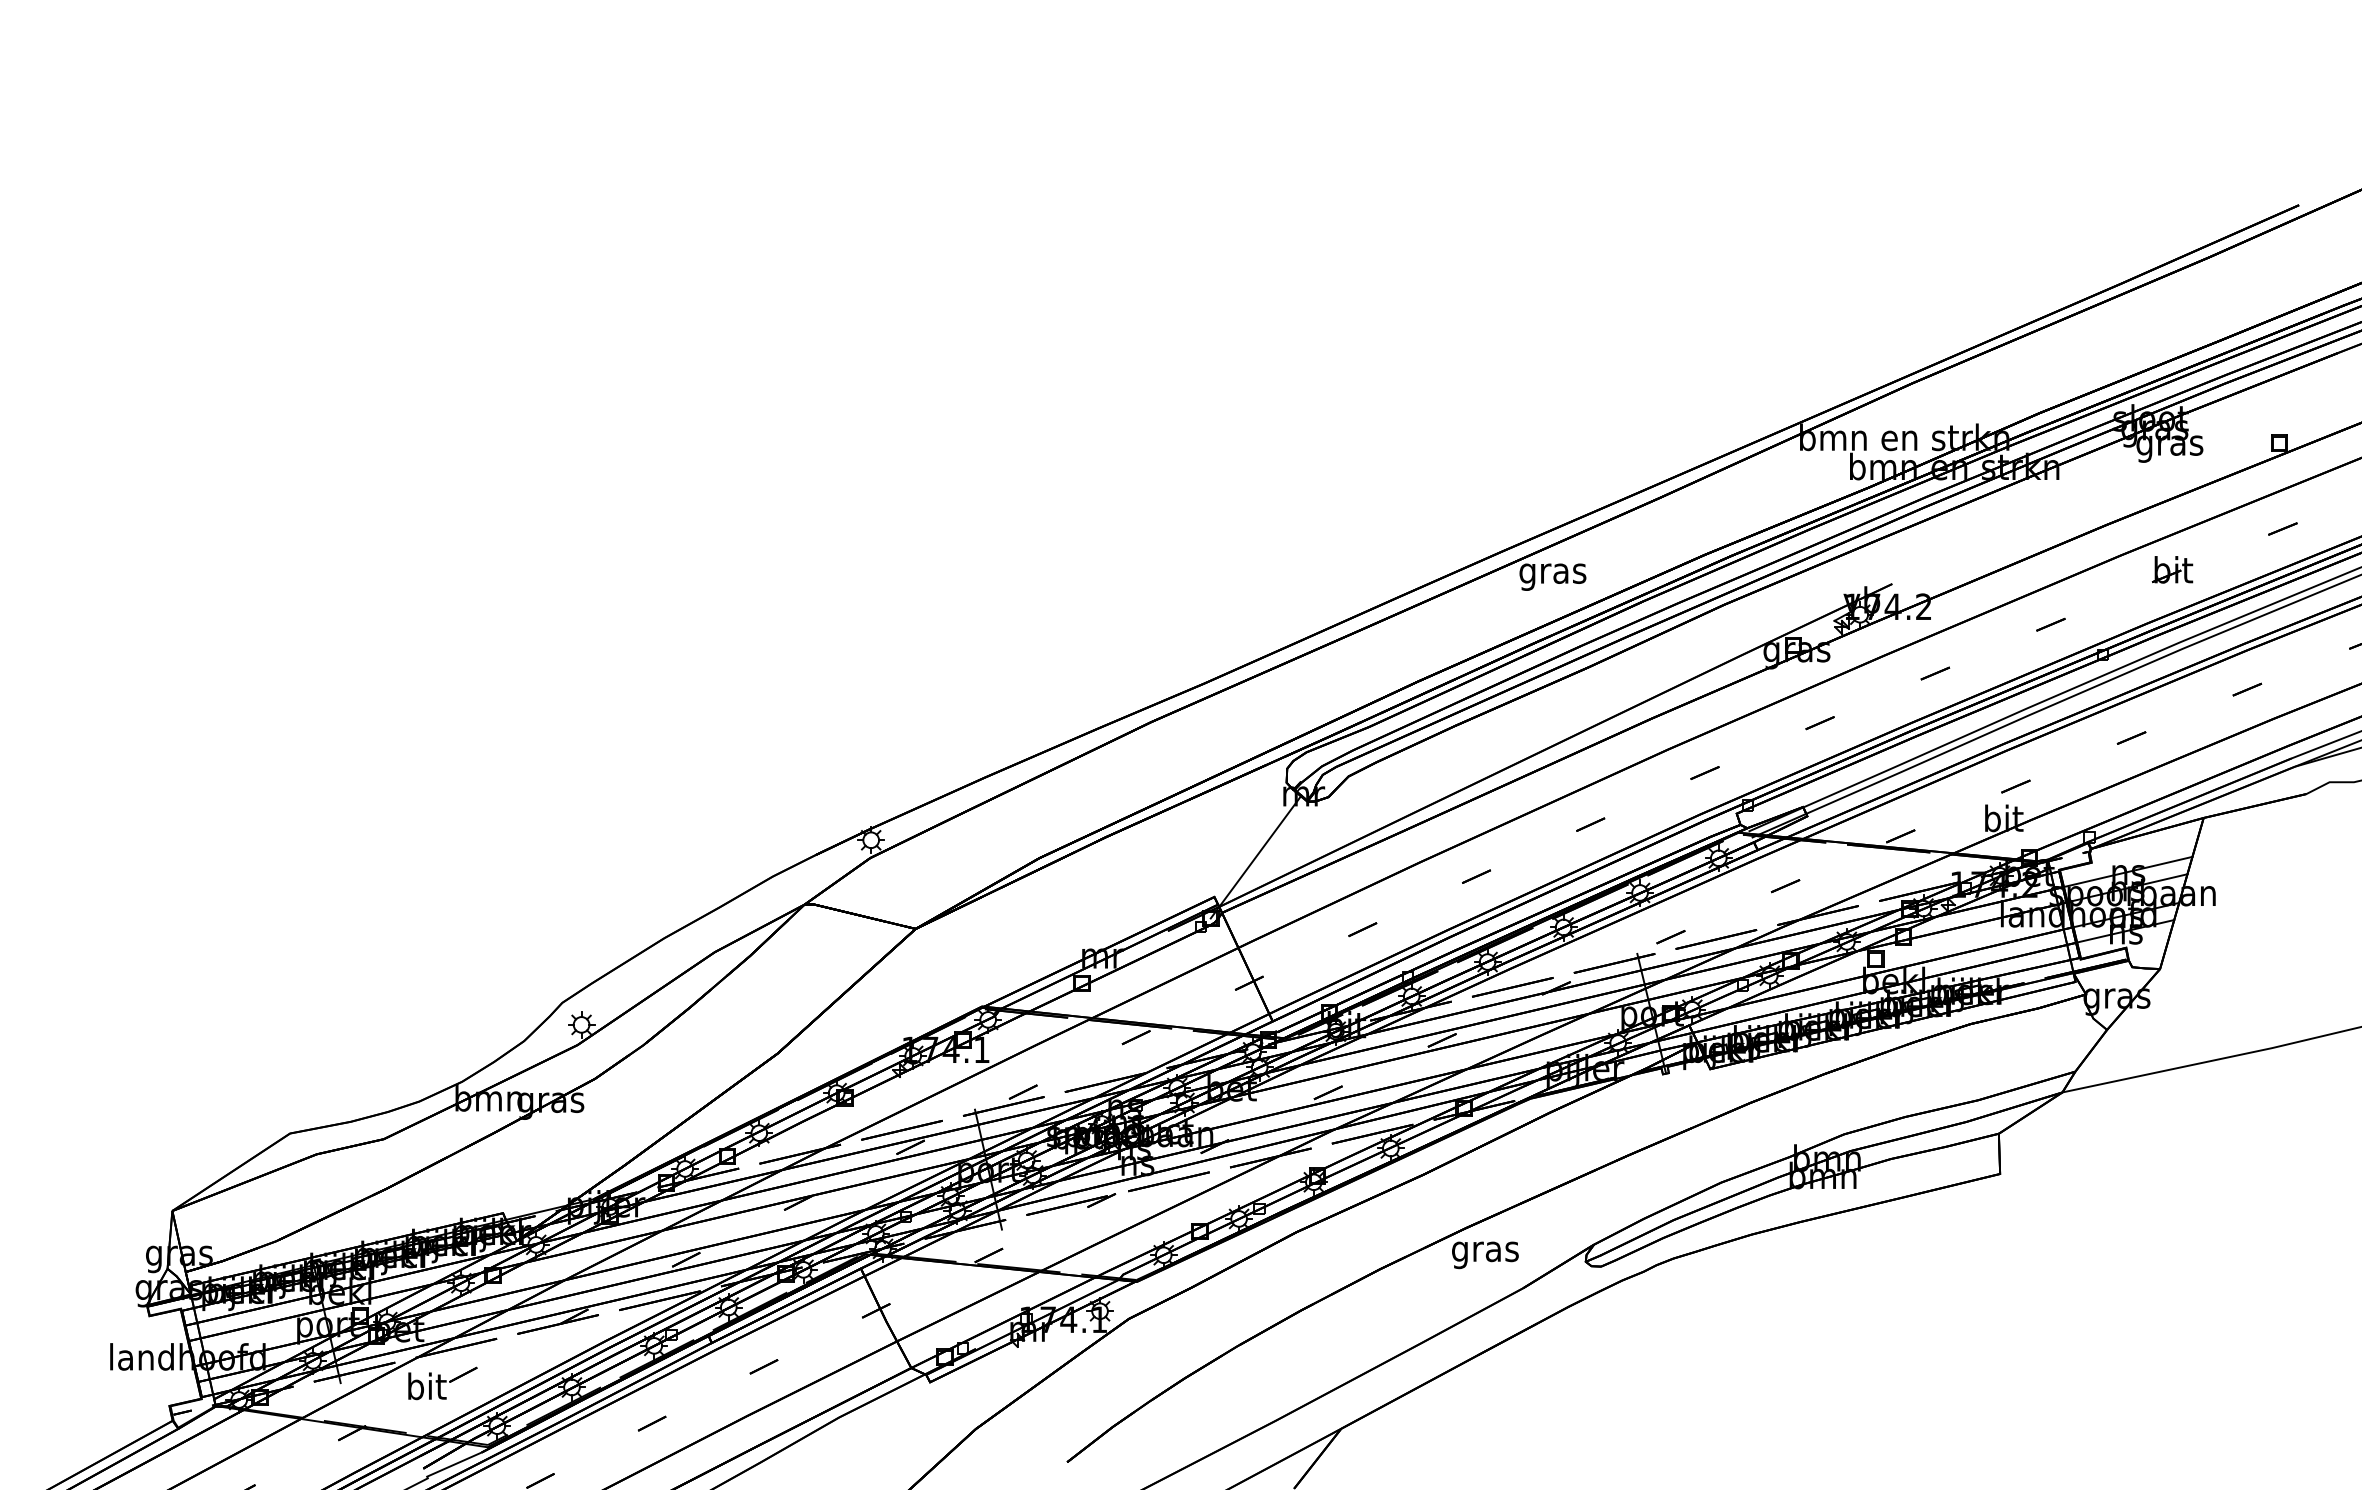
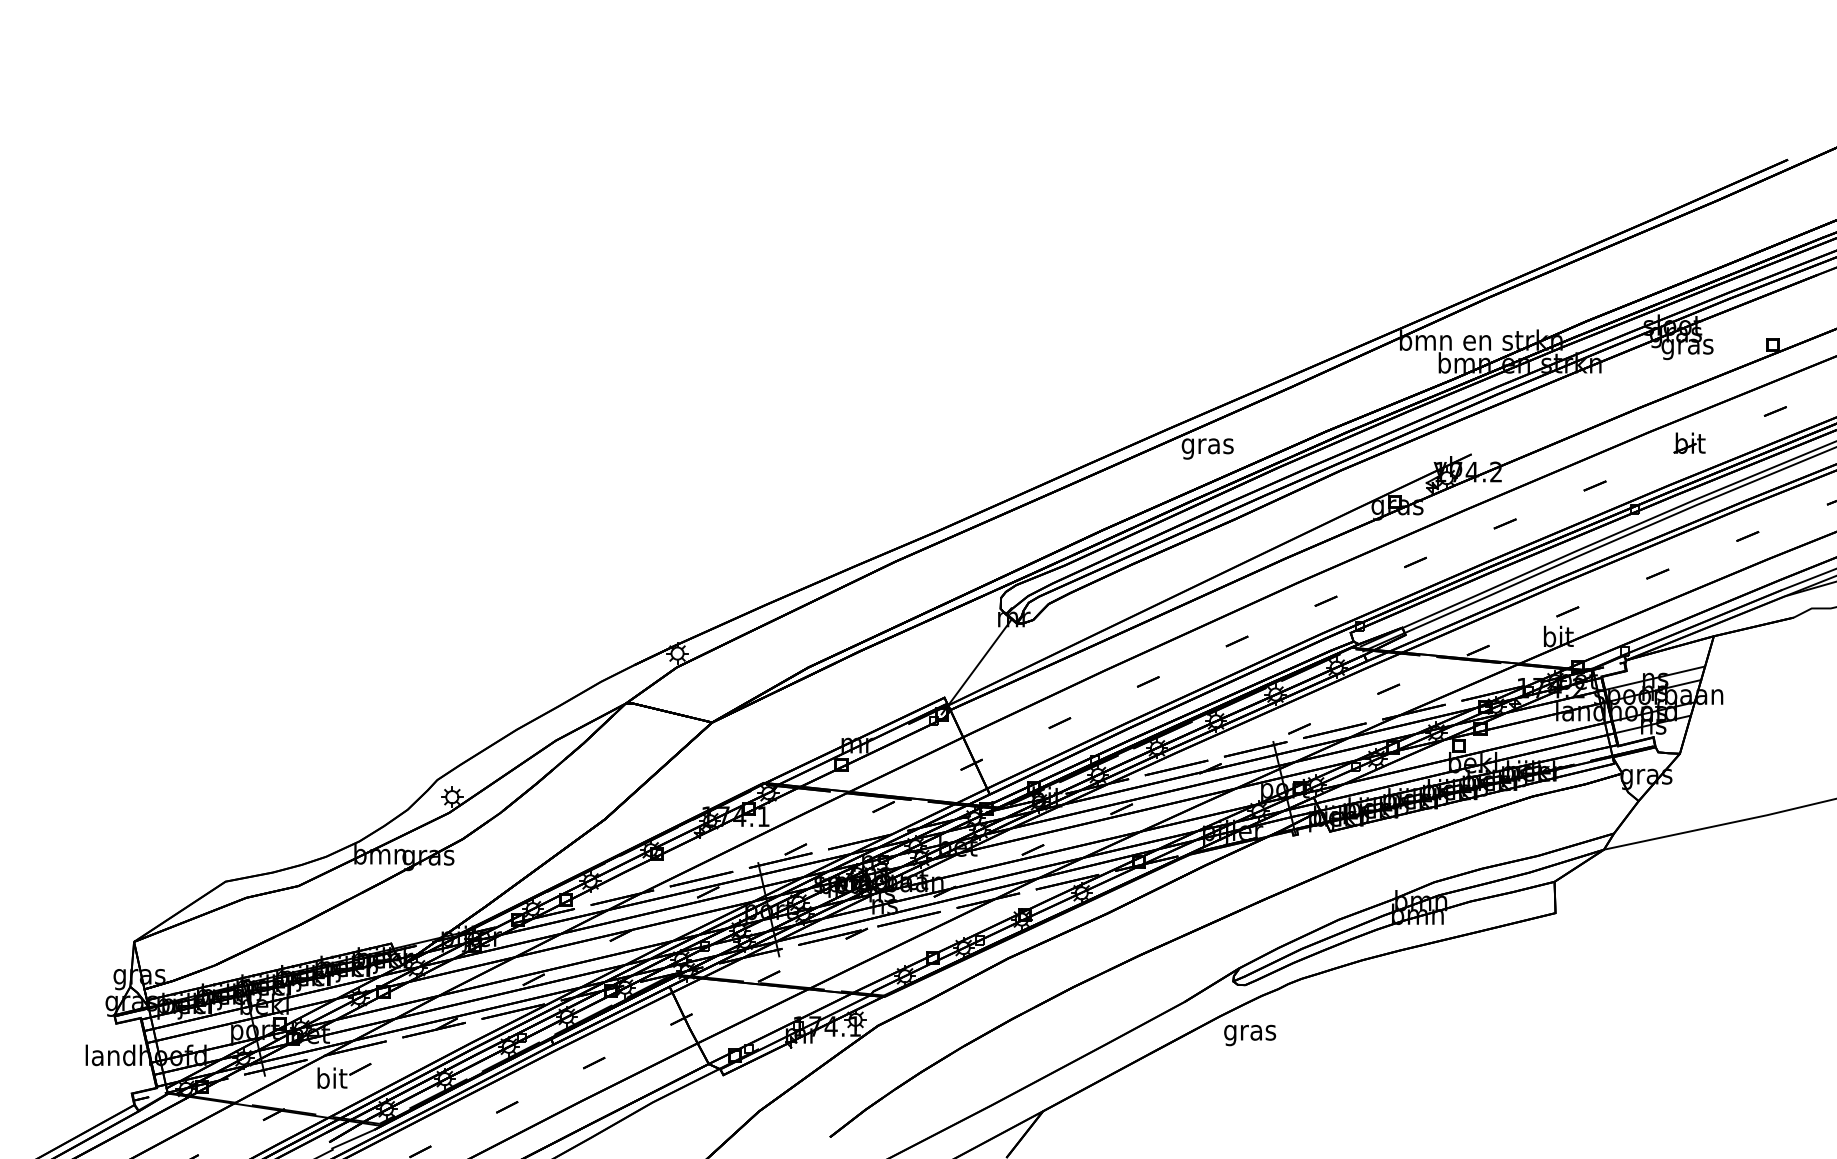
text: (1485, 1255) -> (1250, 1035), moved

